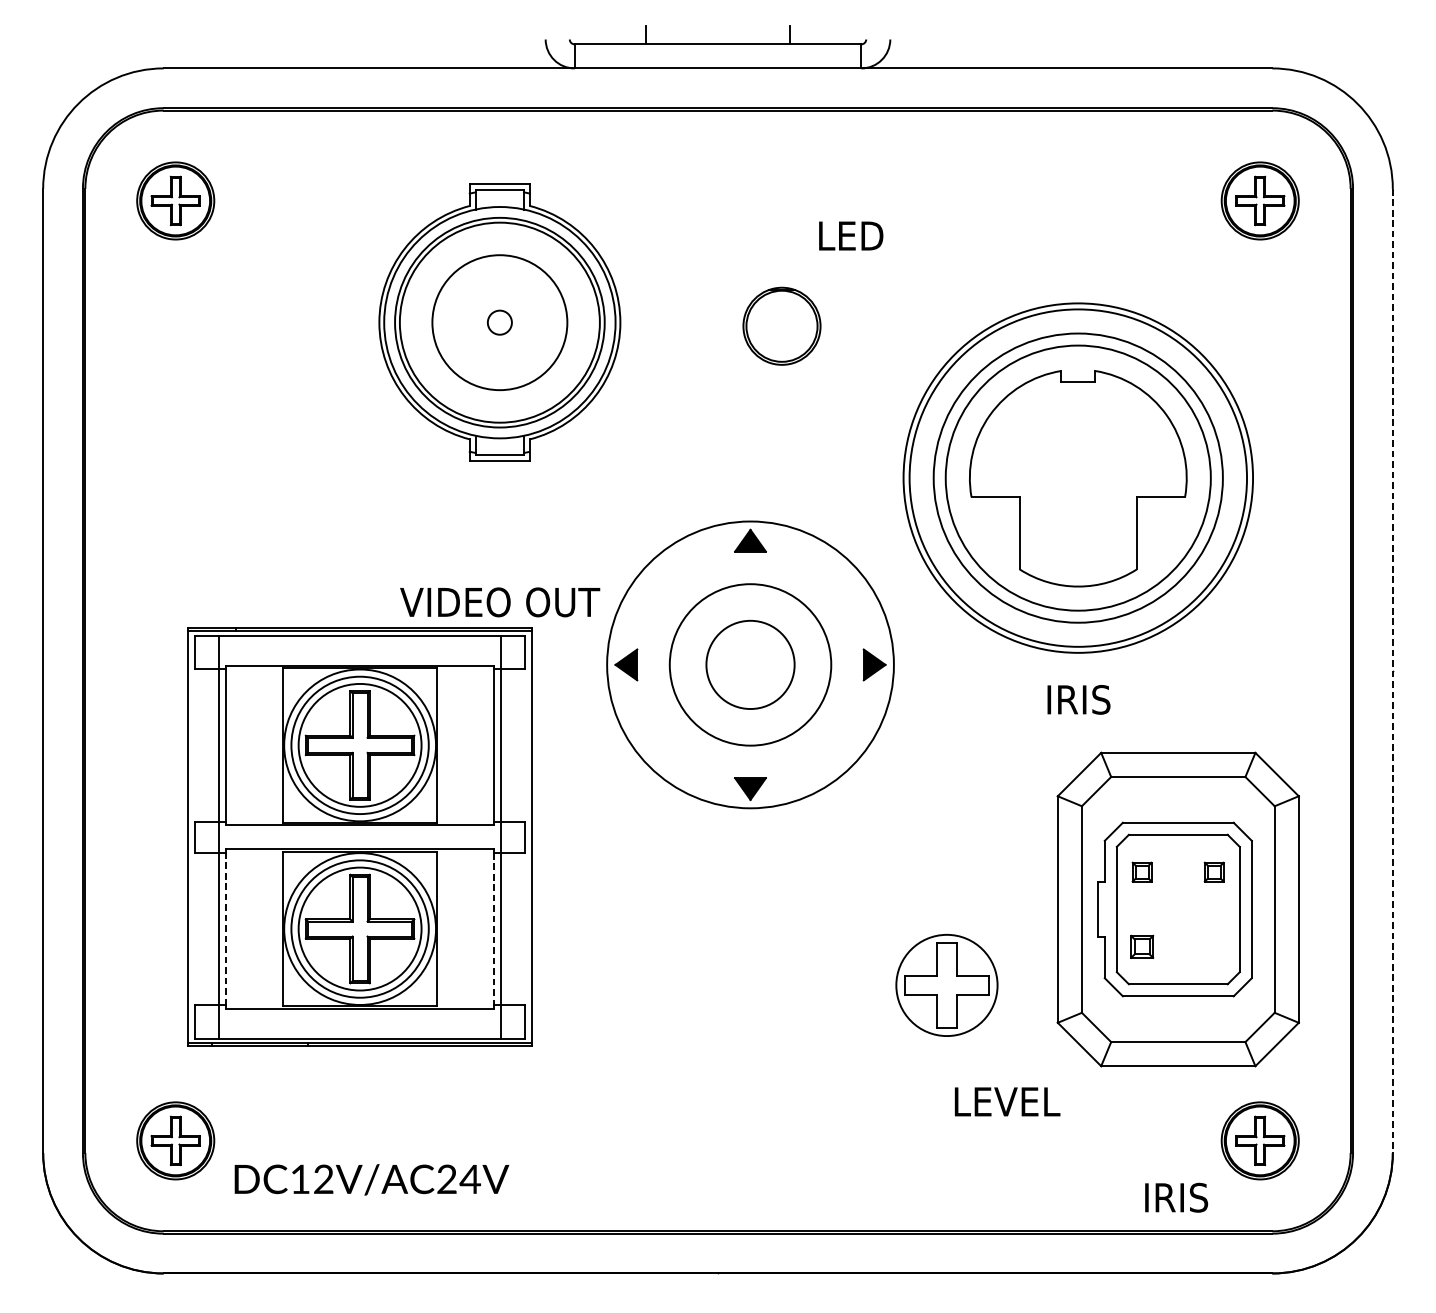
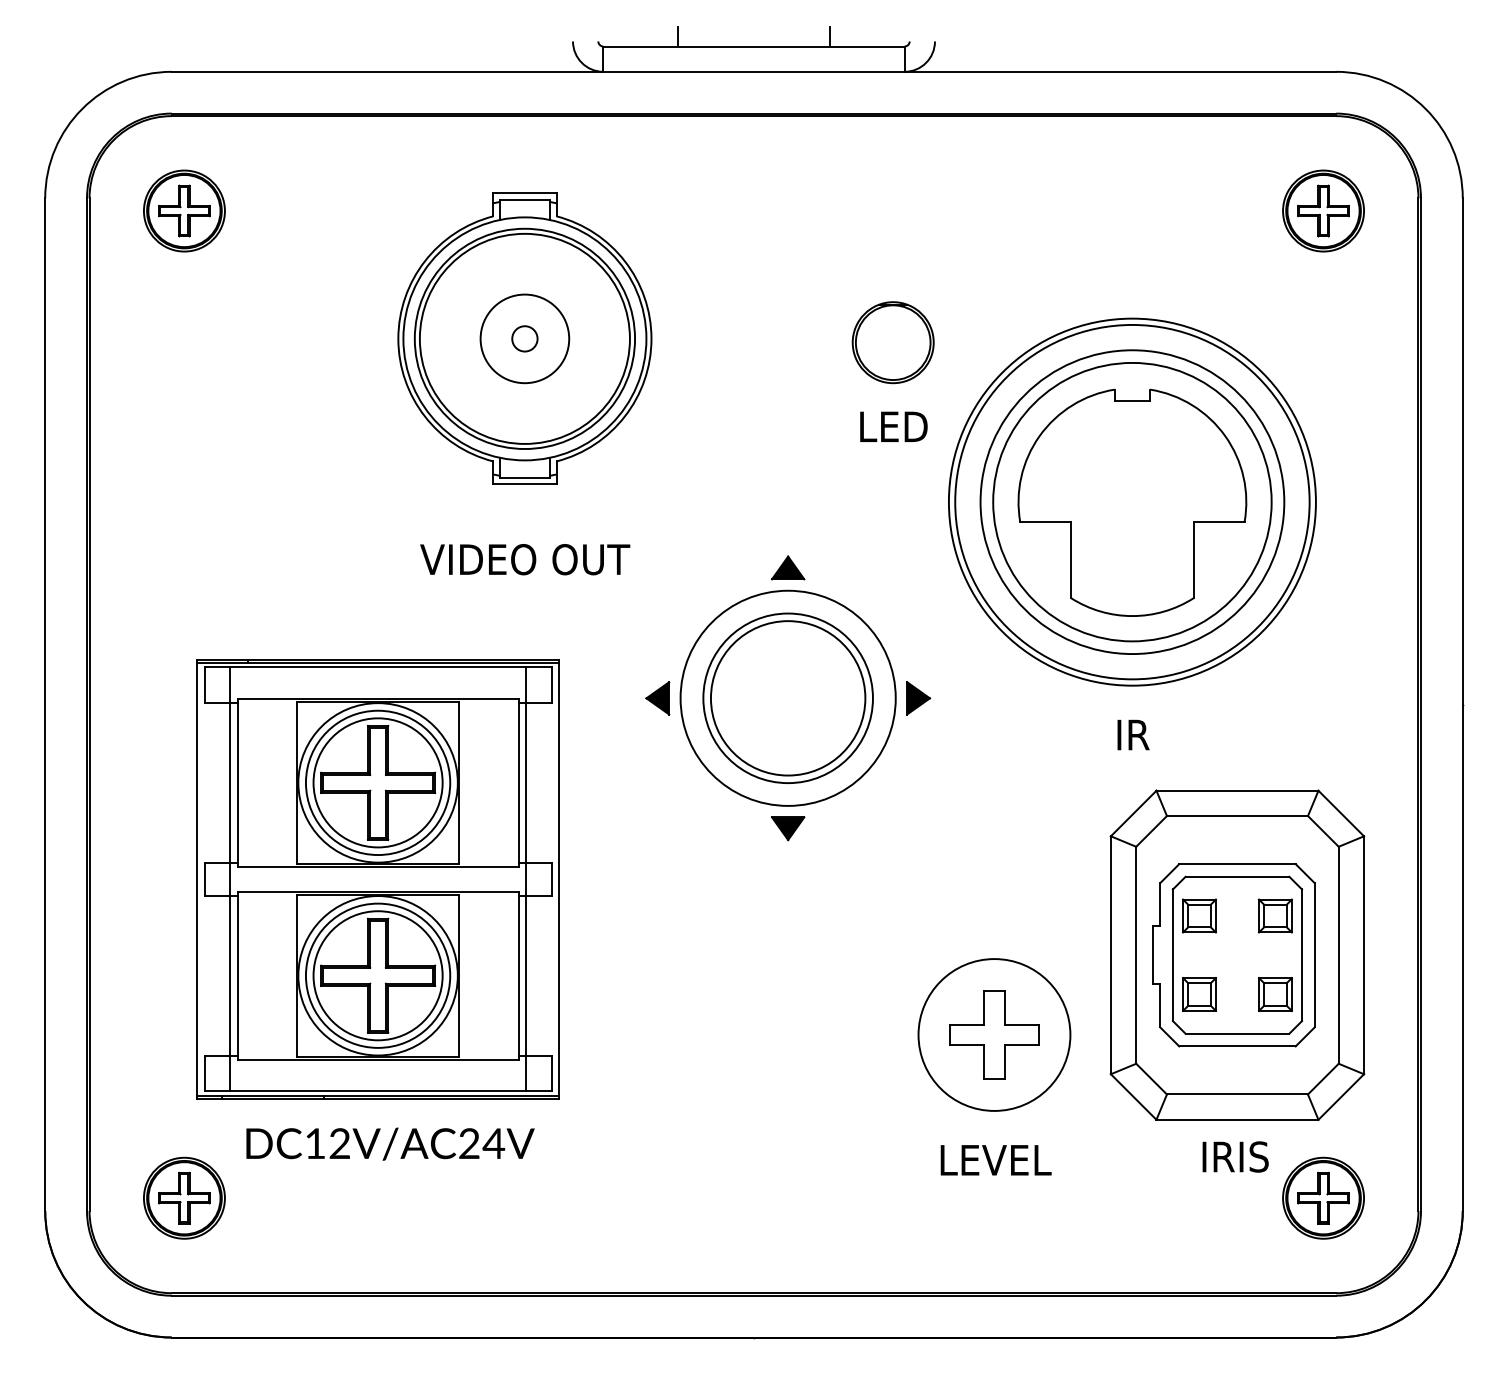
text: (850, 235) -> (893, 426), moved
circle: (499, 322) -> (524, 338), size x0.62
part: (781, 326) -> (892, 342), moved
text: (500, 602) -> (525, 559), moved
circle: (749, 664) -> (787, 697), size x0.71
circle: (749, 665) -> (787, 698), size x1.67
line: (1392, 671) -> (1462, 705), dashed -> solid
text: (1079, 699) -> (1133, 734), IRIS -> IR
part: (1142, 871) -> (1199, 915), size x1.67
part: (1213, 871) -> (1274, 915), size x1.67
line: (226, 928) -> (237, 975), dashed -> solid
line: (493, 928) -> (518, 975), dashed -> solid
part: (1142, 946) -> (1199, 994), size x1.43
part: (1214, 946) -> (1275, 994), added
circle: (946, 984) -> (994, 1034), size x1.43
text: (1006, 1102) -> (995, 1160), moved
text: (371, 1179) -> (390, 1143), moved
text: (1176, 1197) -> (1235, 1156), moved

